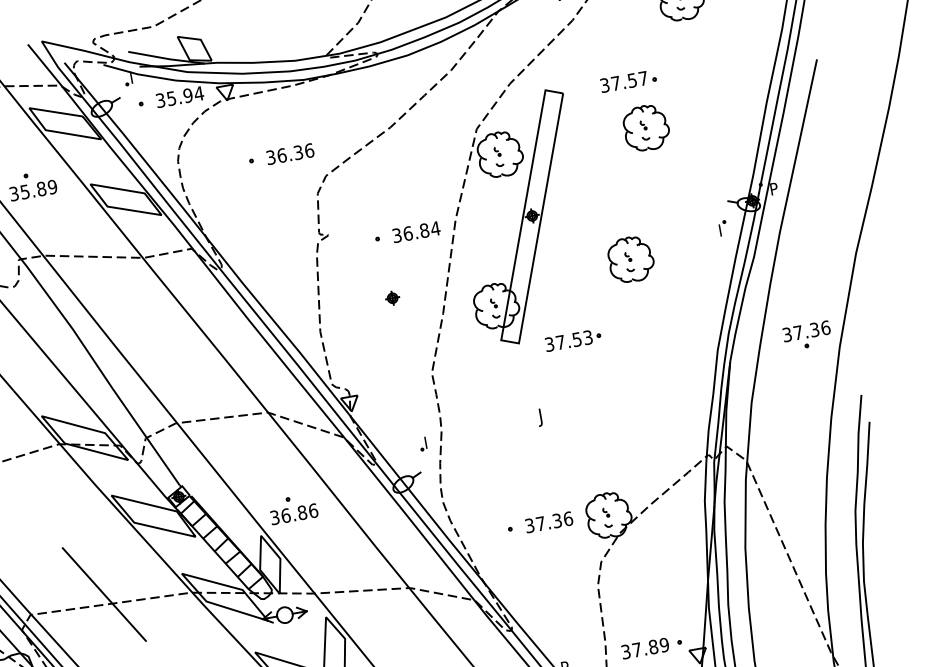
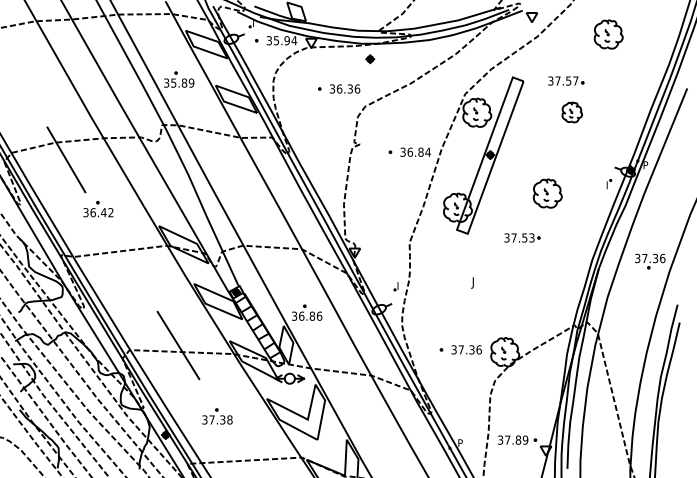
part: (646, 127) -> (572, 112), size x0.7
part: (393, 298) -> (370, 59), moved
part: (573, 339) -> (522, 237), moved

